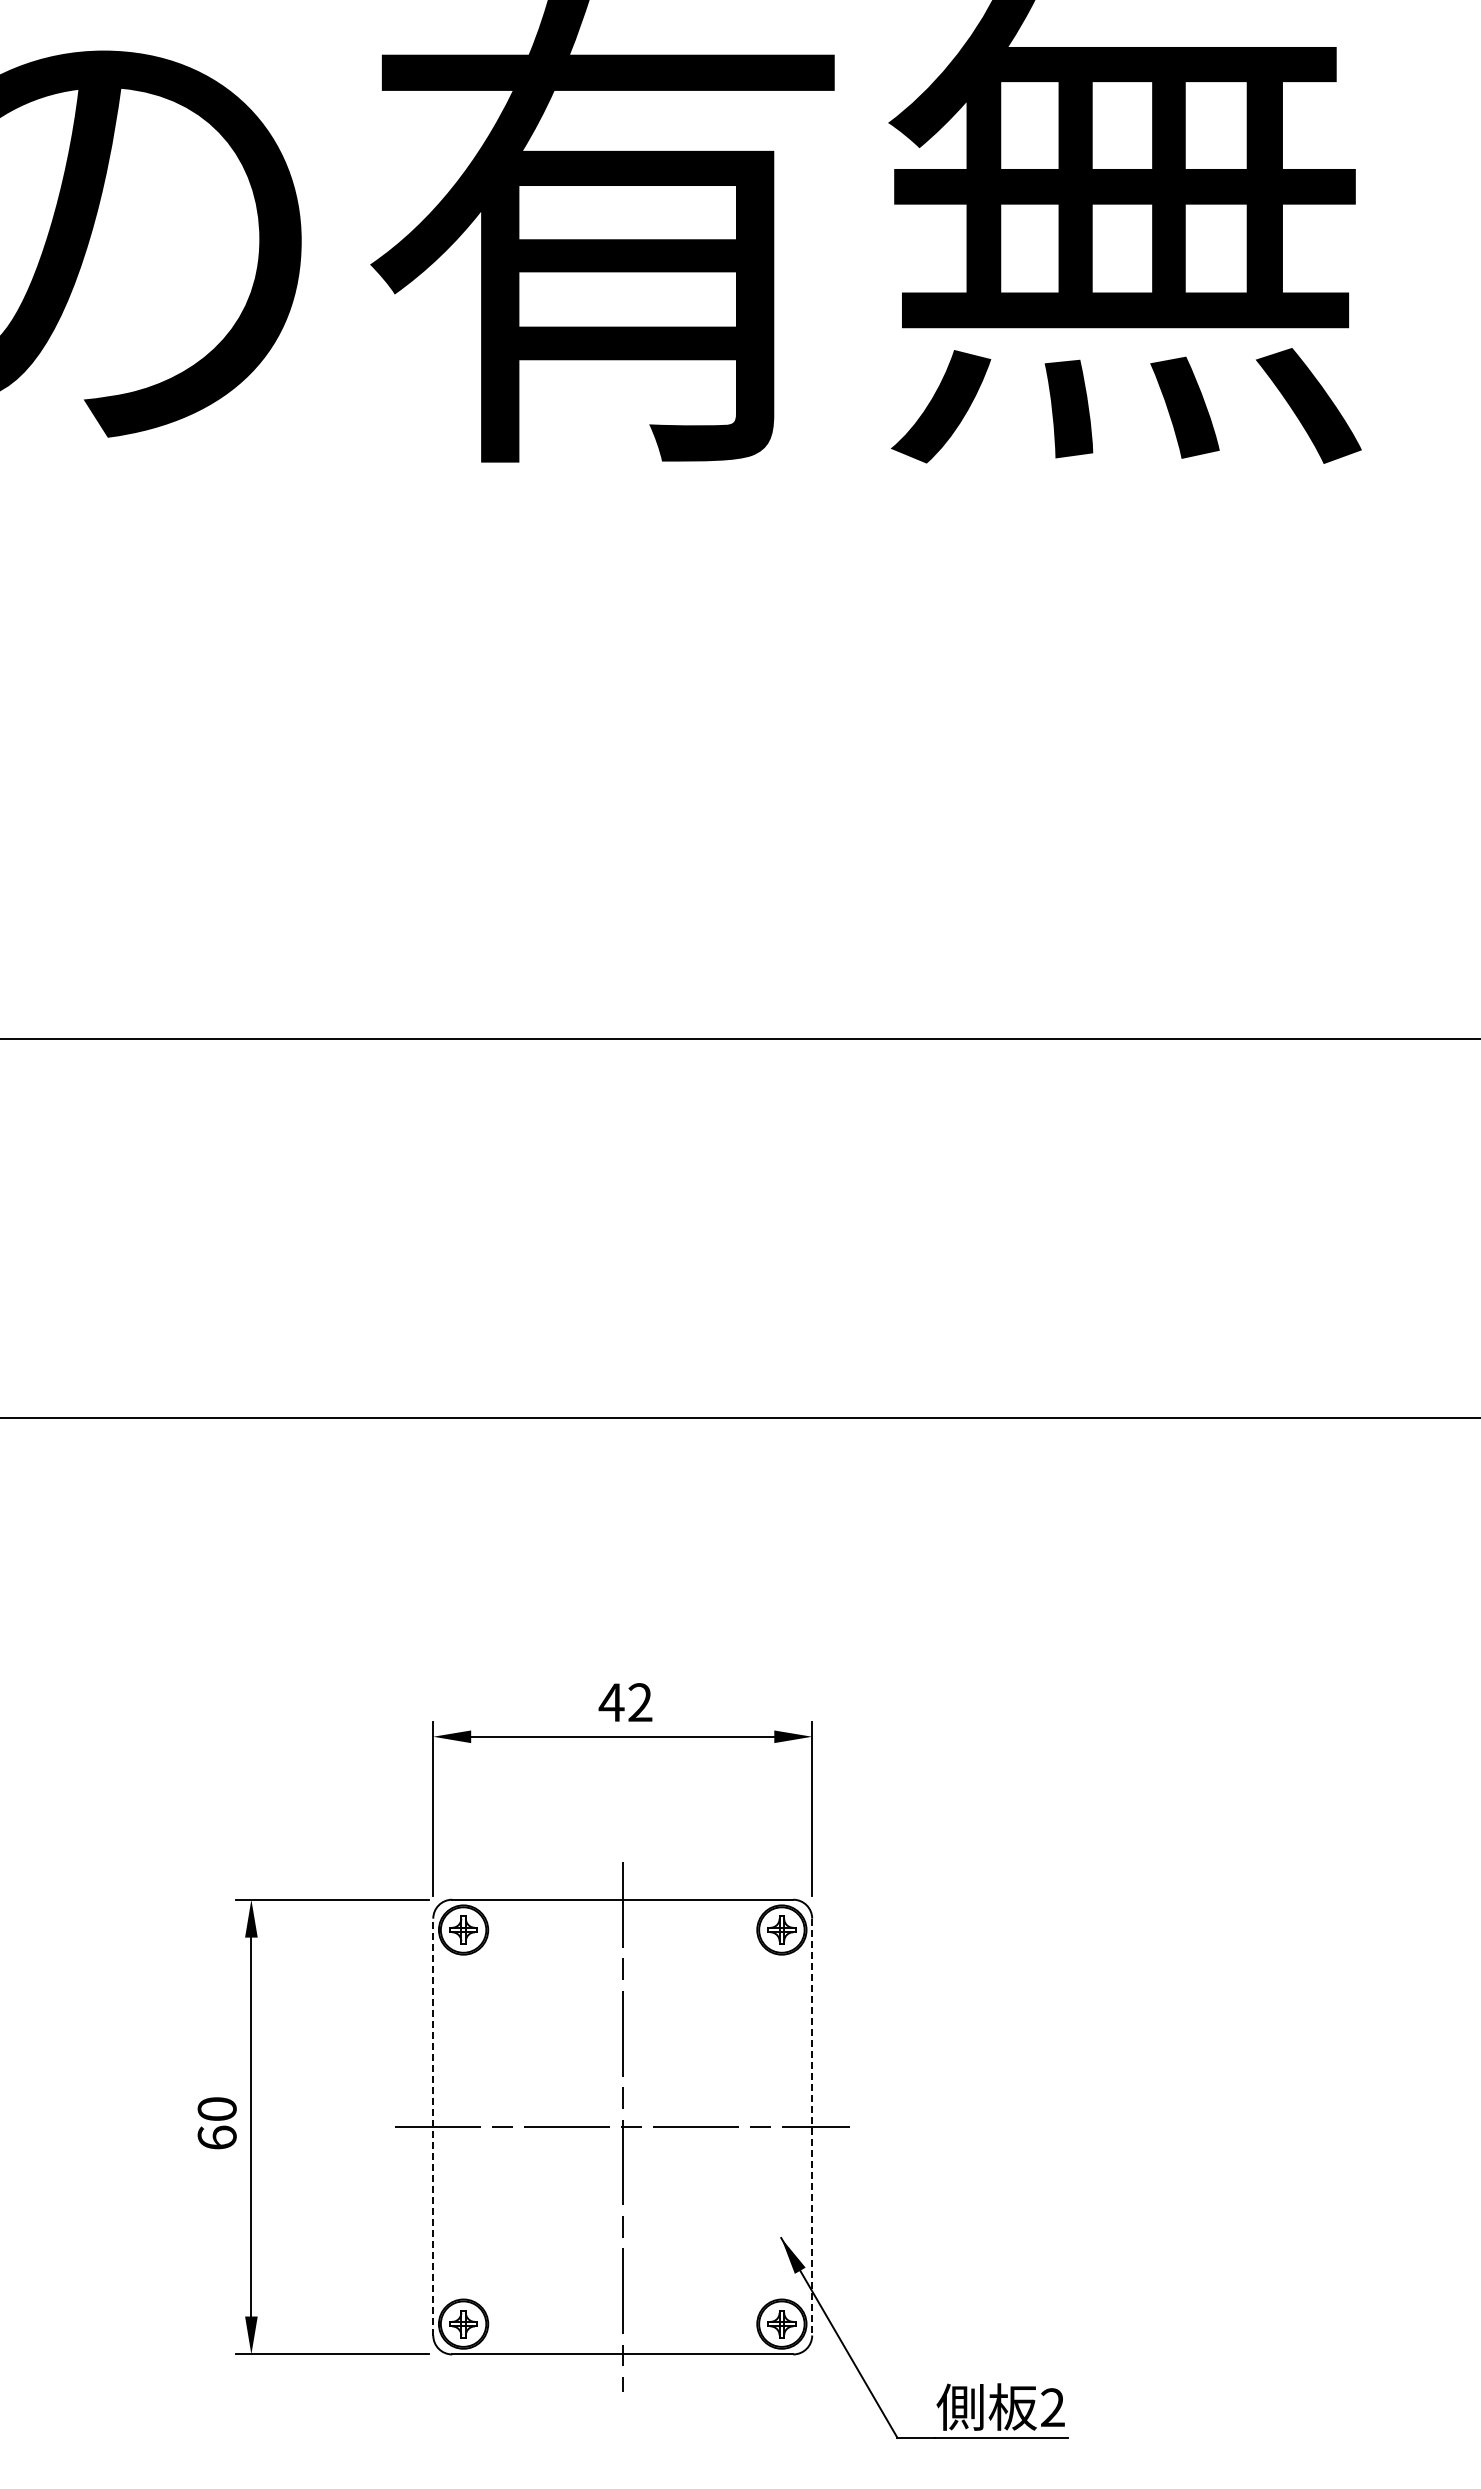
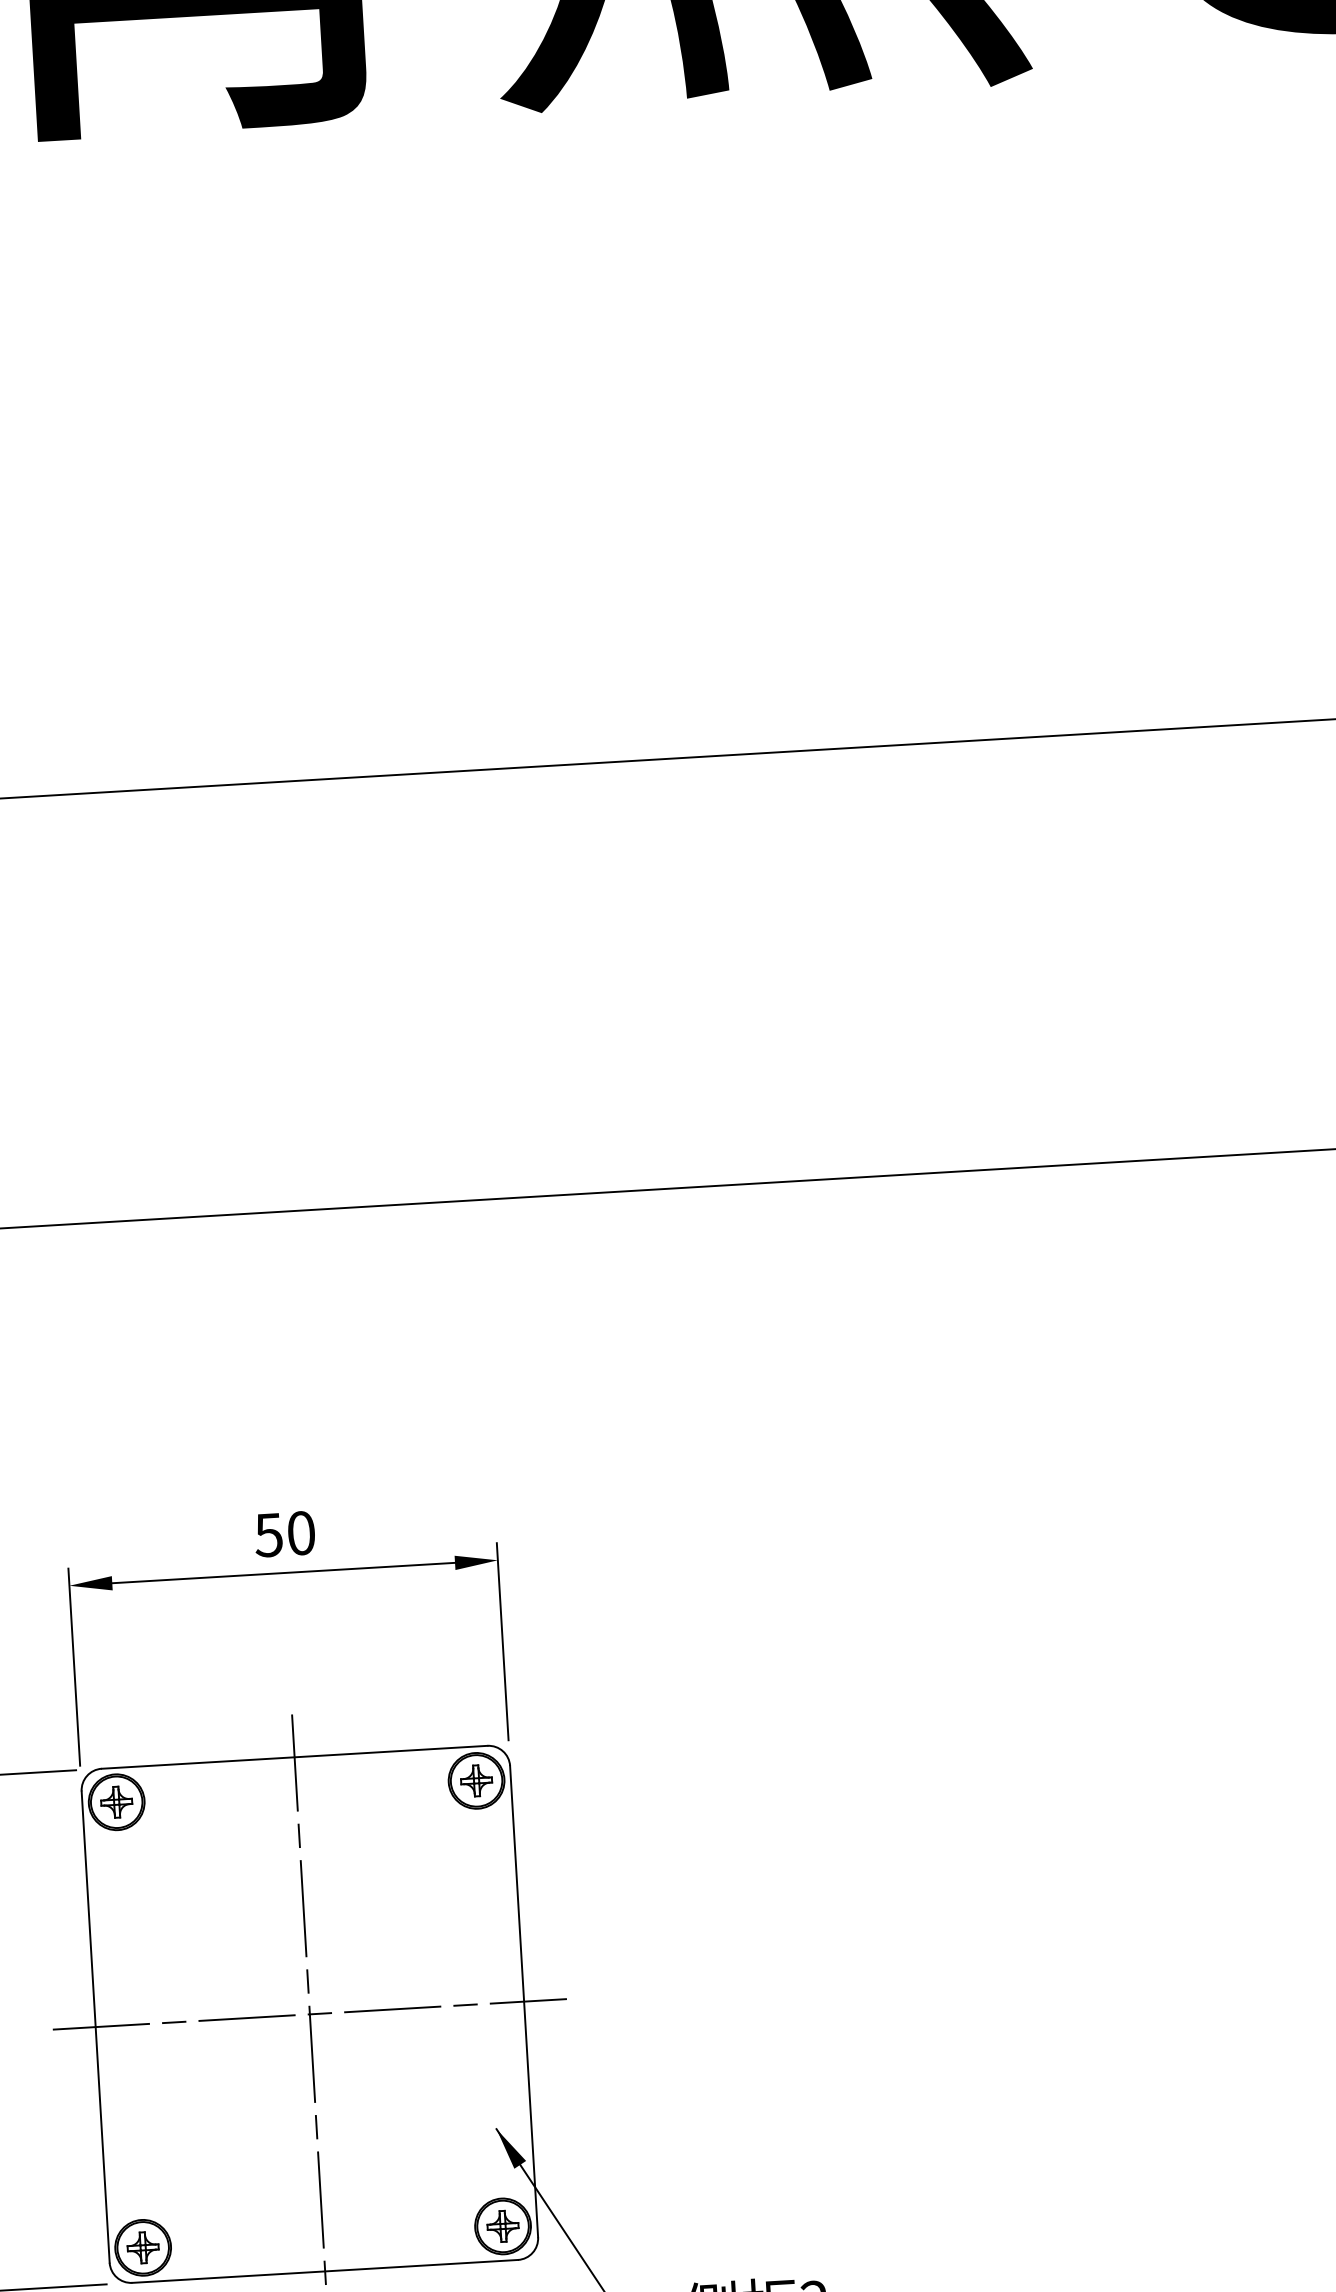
text: (625, 1702) -> (284, 1534), 42 -> 50
line: (433, 2126) -> (95, 2026), dashed -> solid
line: (812, 2127) -> (524, 2002), dashed -> solid

